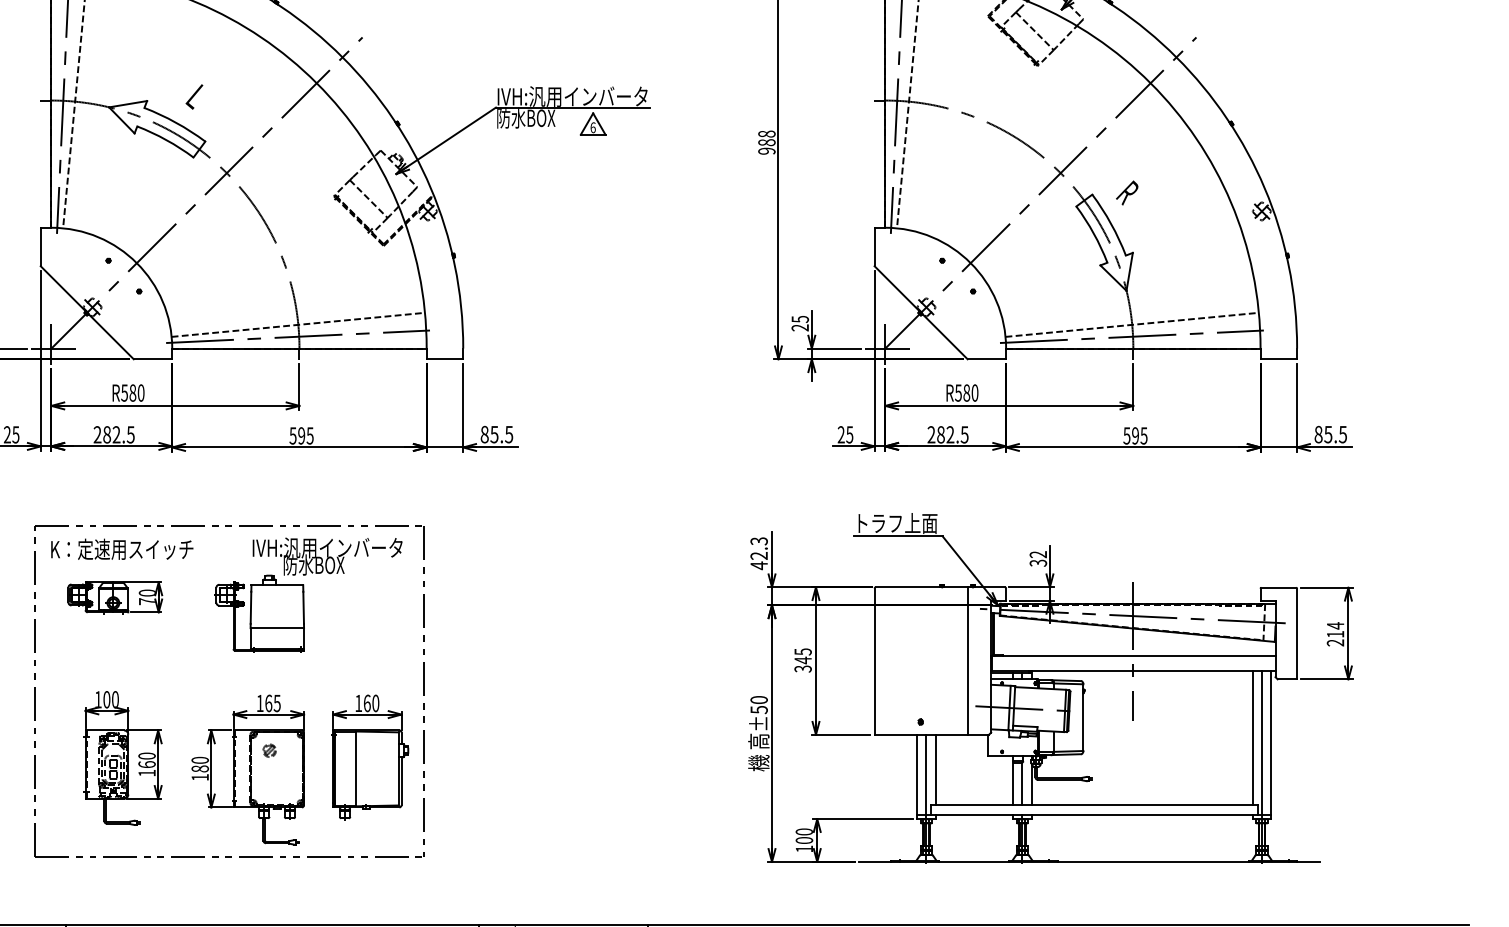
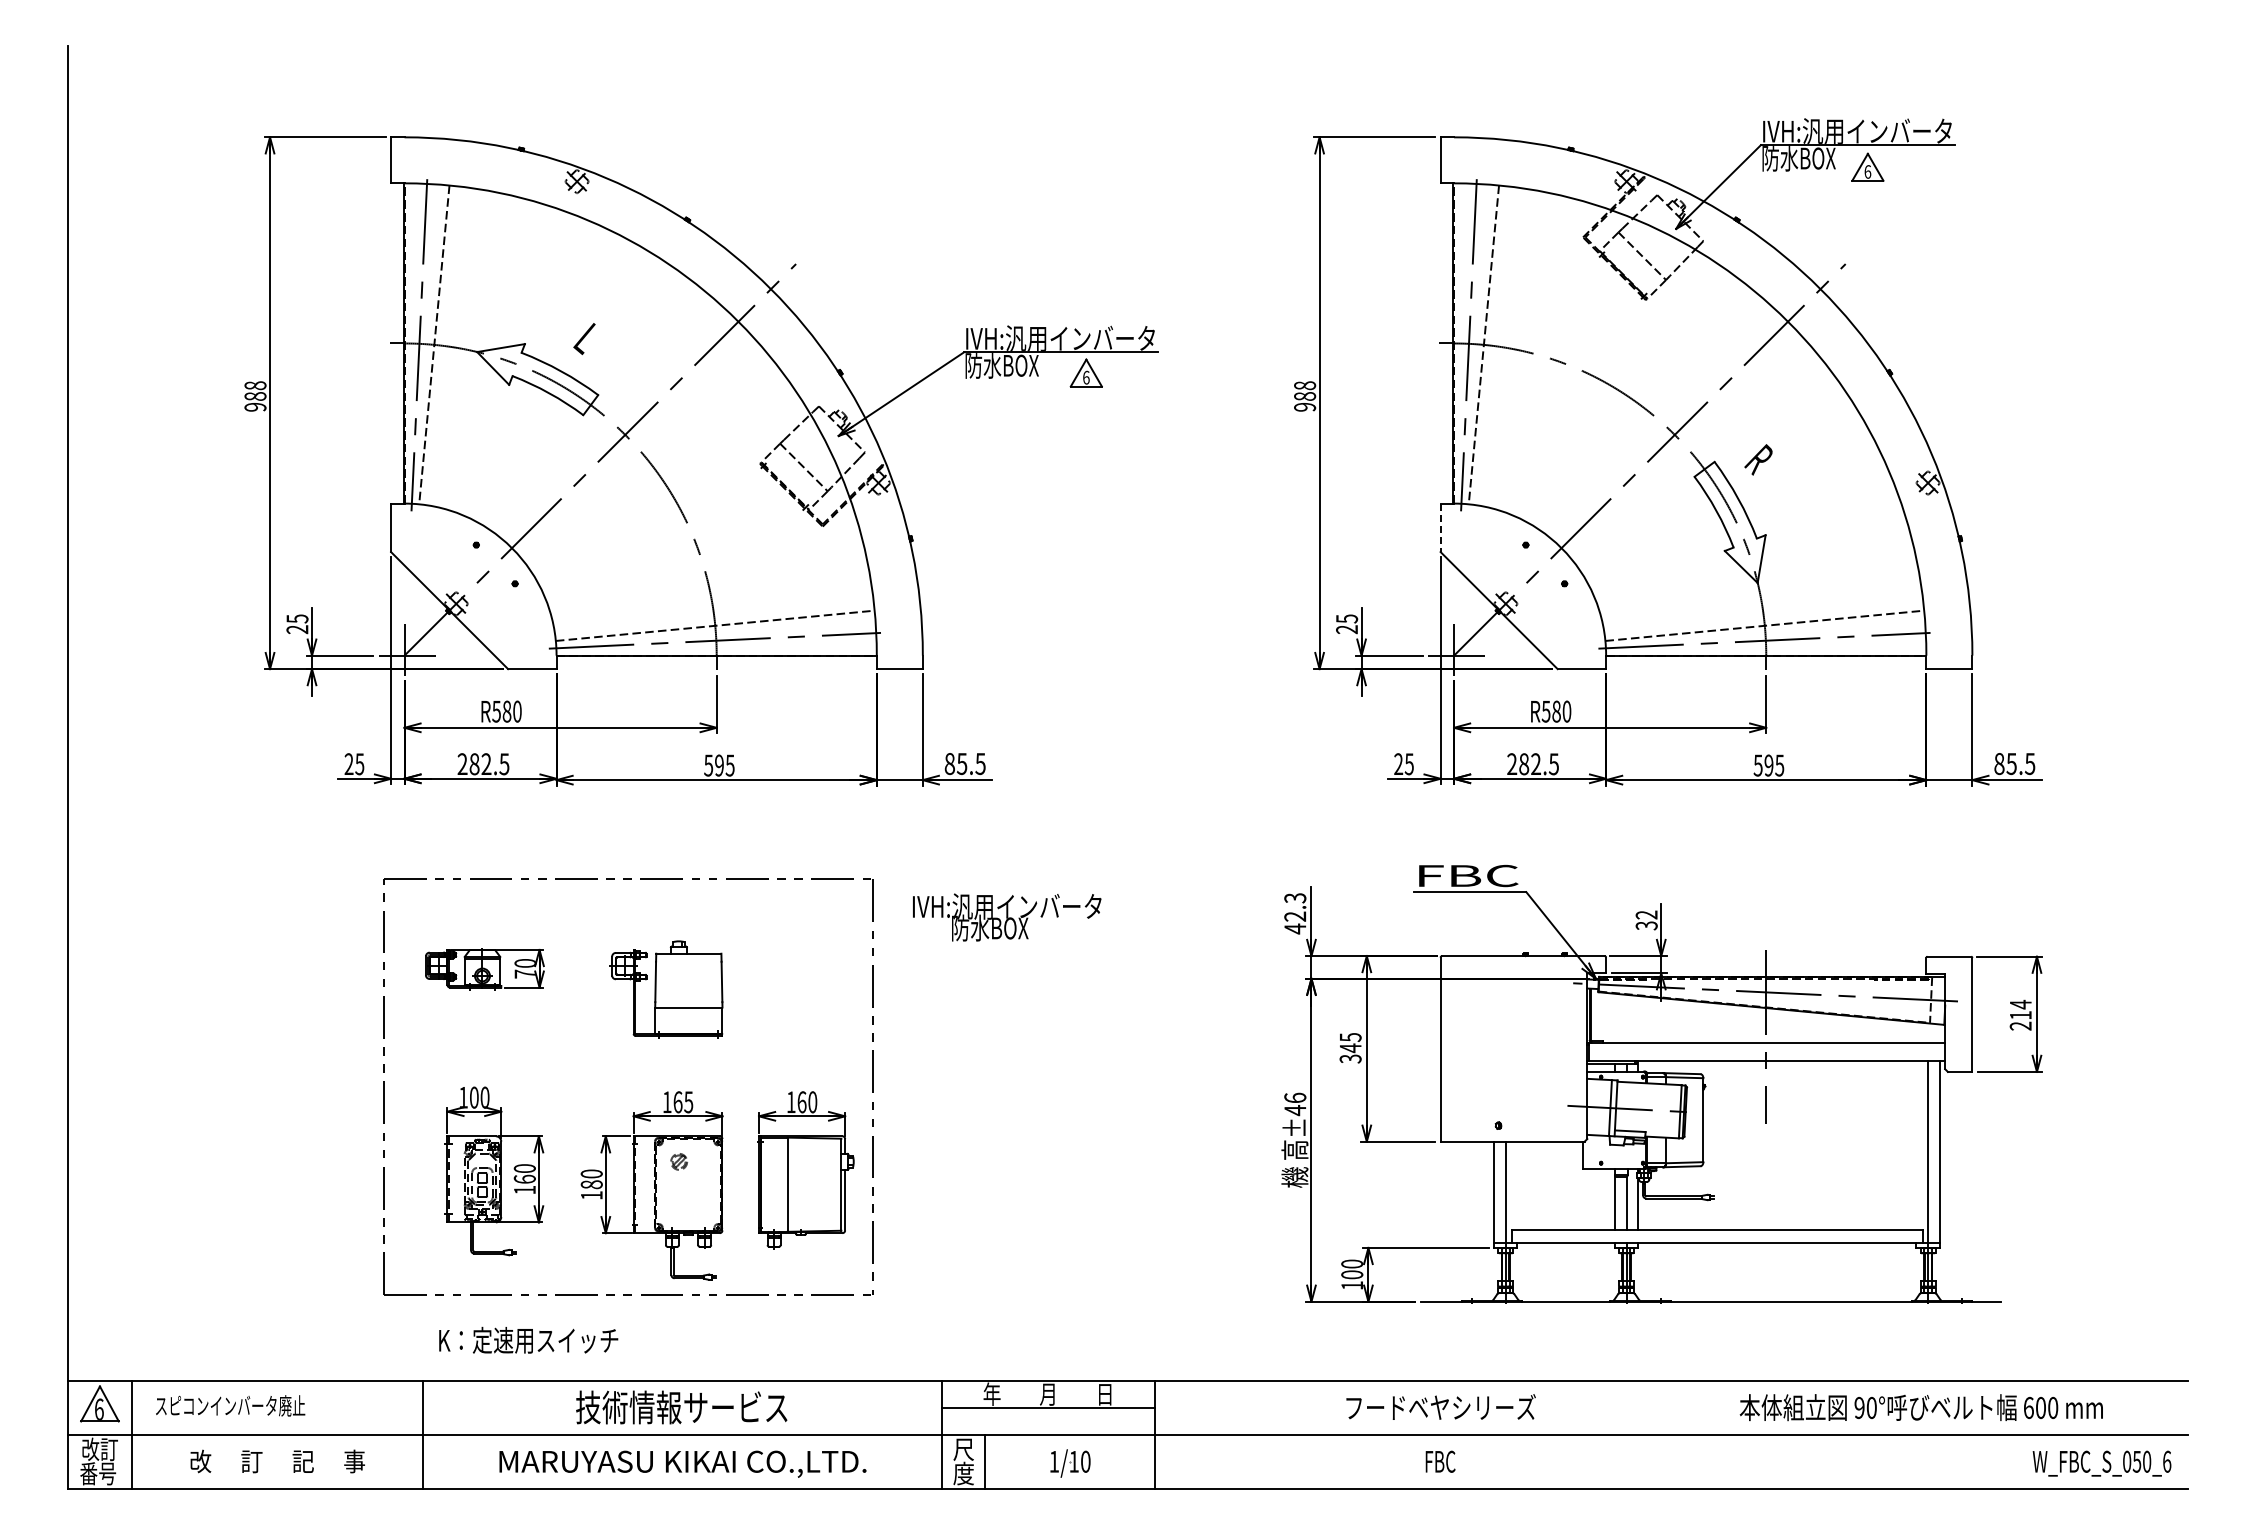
line: (874, 247) -> (1440, 528), solid -> dashed
text: (897, 523) -> (1469, 875), トラフ上面 -> FBC
text: (122, 548) -> (528, 1339), moved
text: (327, 556) -> (1007, 917), moved
line: (967, 660) -> (1557, 1048), removed
text: (759, 705) -> (1295, 1104), ±50 -> ±46
line: (1252, 737) -> (1916, 1145), removed
line: (935, 769) -> (1517, 1185), removed

